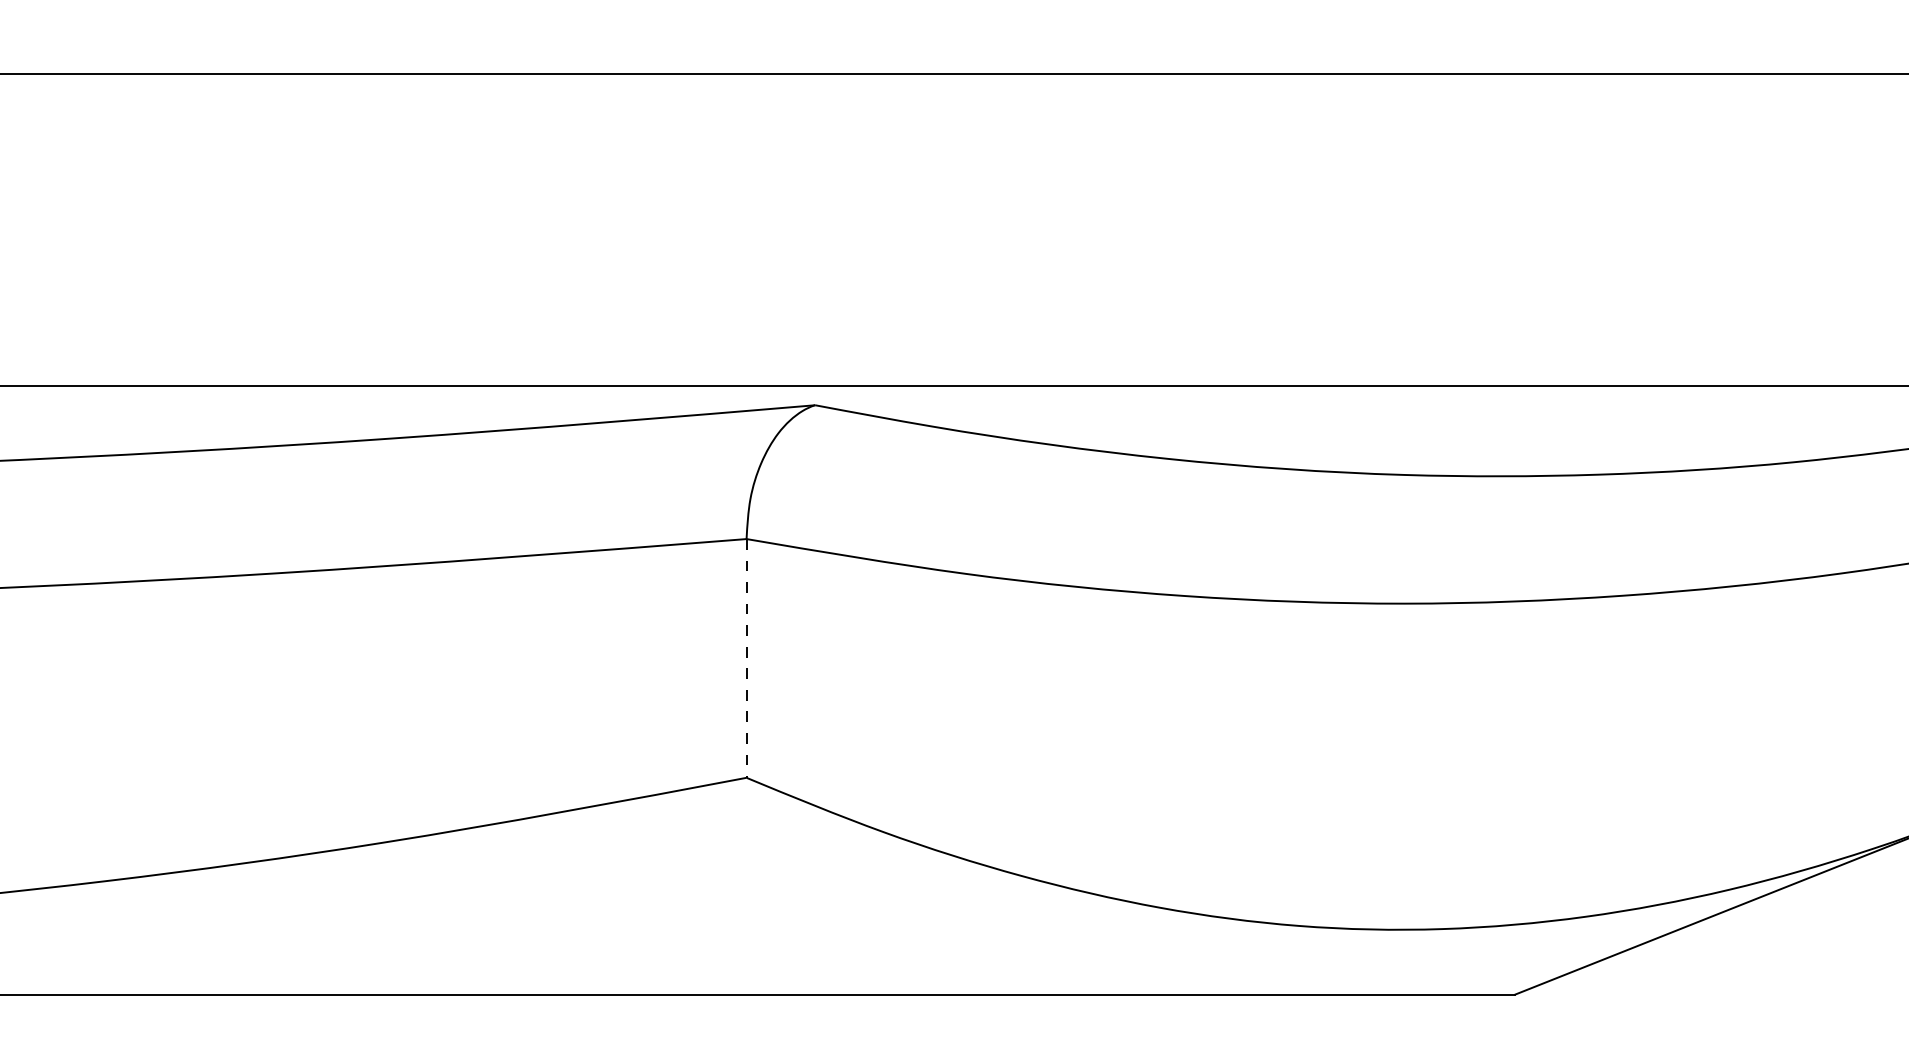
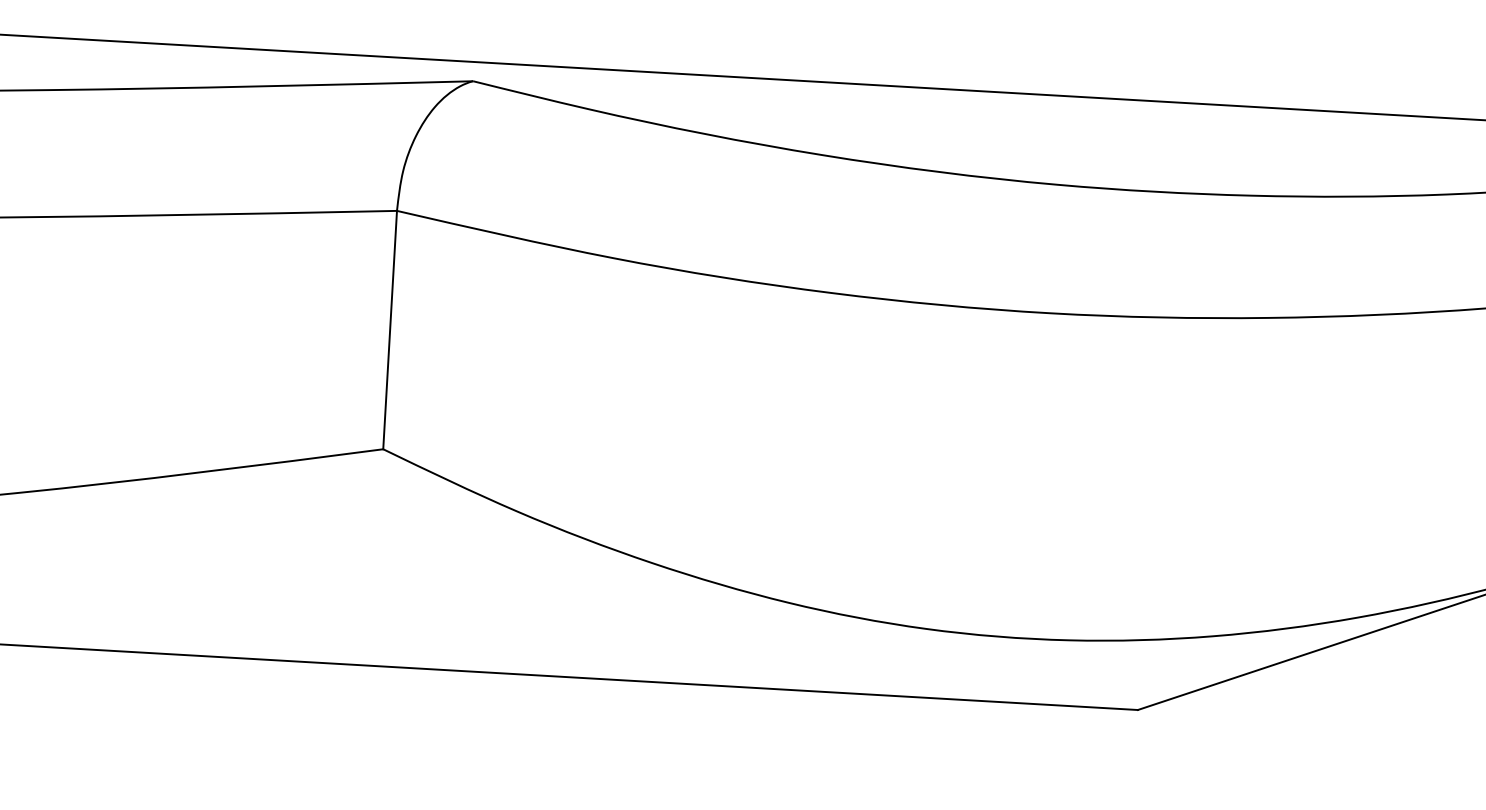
line: (746, 658) -> (390, 330), dashed -> solid

